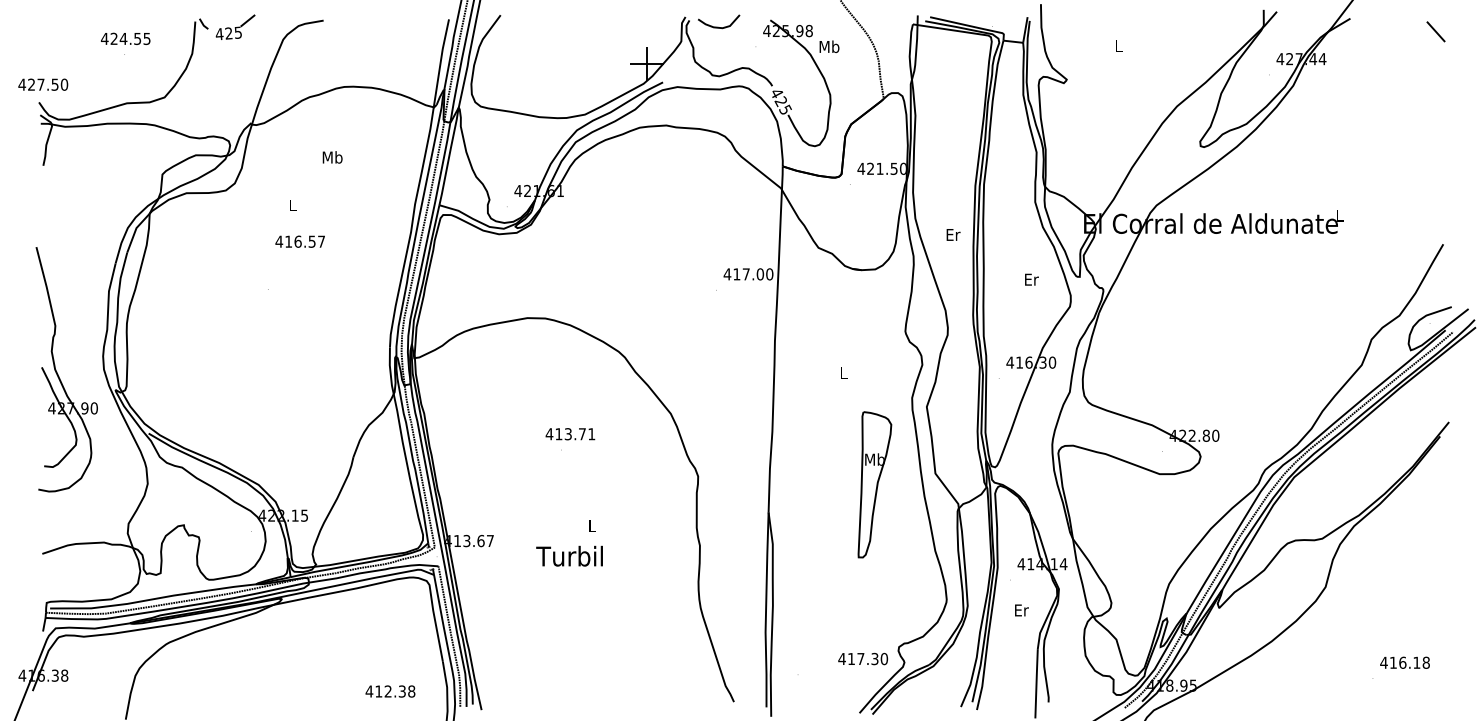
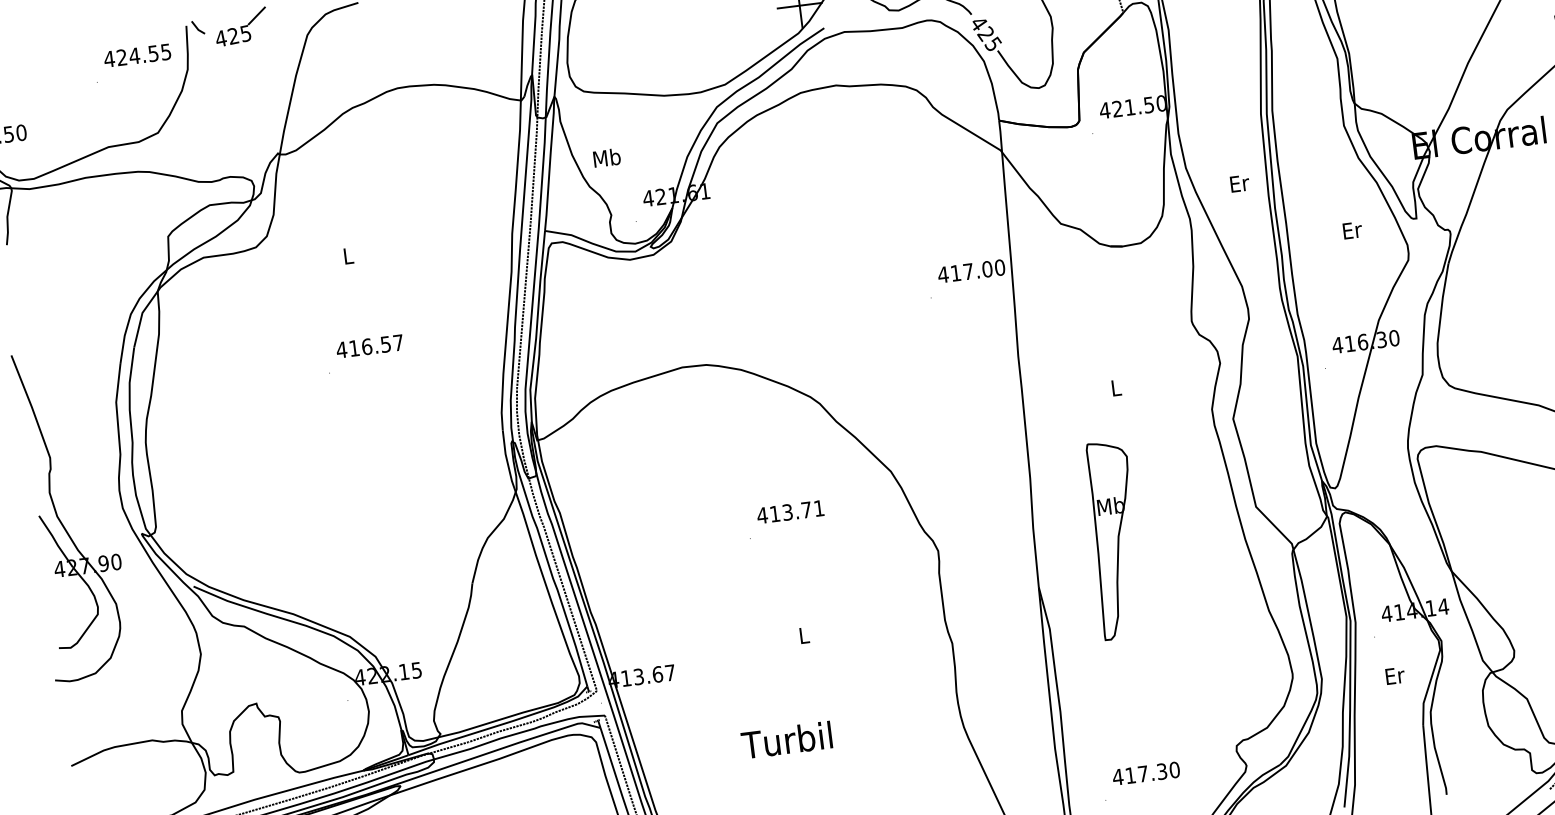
text: (125, 38) -> (137, 55), moved
text: (332, 157) -> (606, 158), moved
text: (299, 241) -> (368, 346), moved
text: (570, 434) -> (790, 512), moved
part: (874, 484) -> (1114, 539), moved
text: (569, 555) -> (786, 739), moved
text: (862, 658) -> (1145, 773), moved

